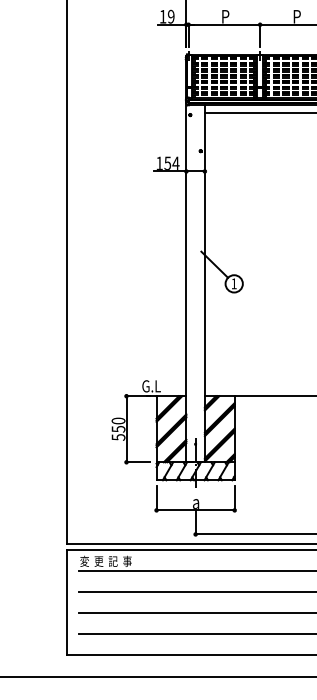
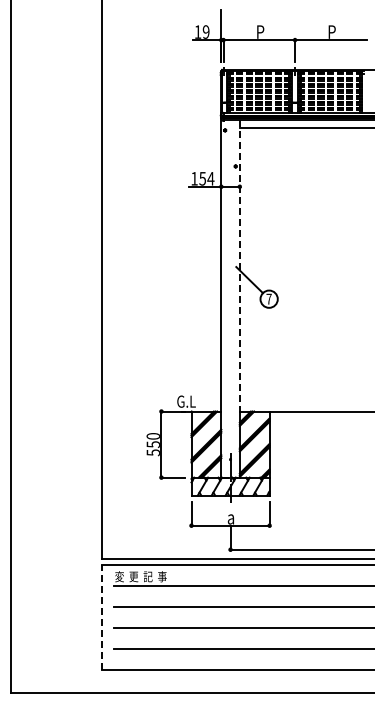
line: (204, 250) -> (239, 265), solid -> dashed
text: (233, 283) -> (268, 298), 1 -> 7
line: (66, 602) -> (101, 617), solid -> dashed

